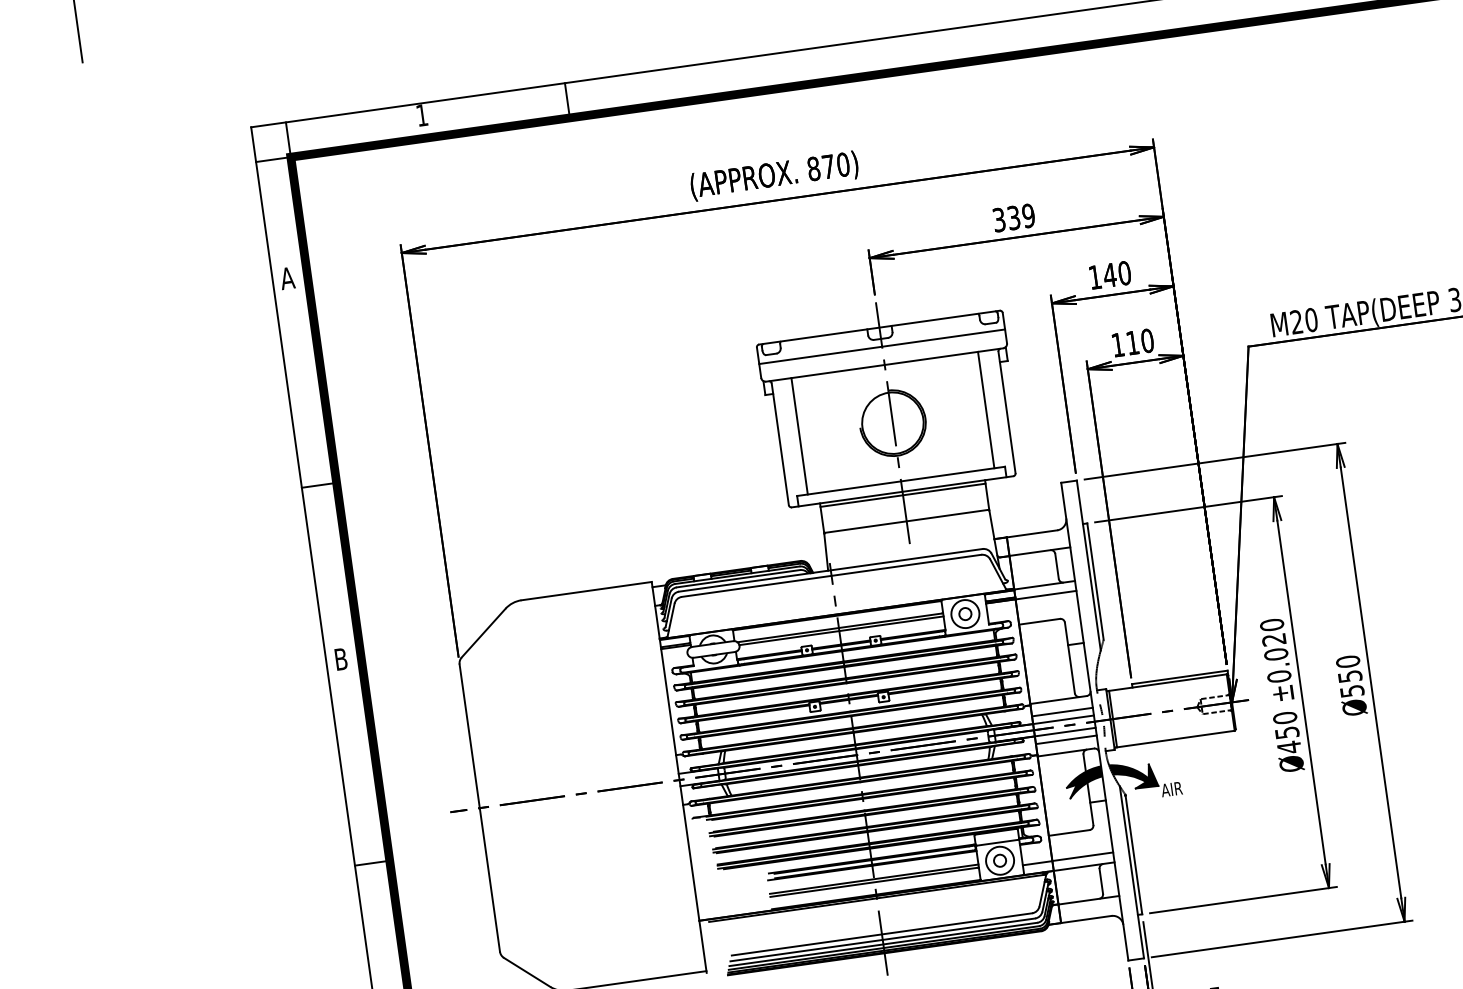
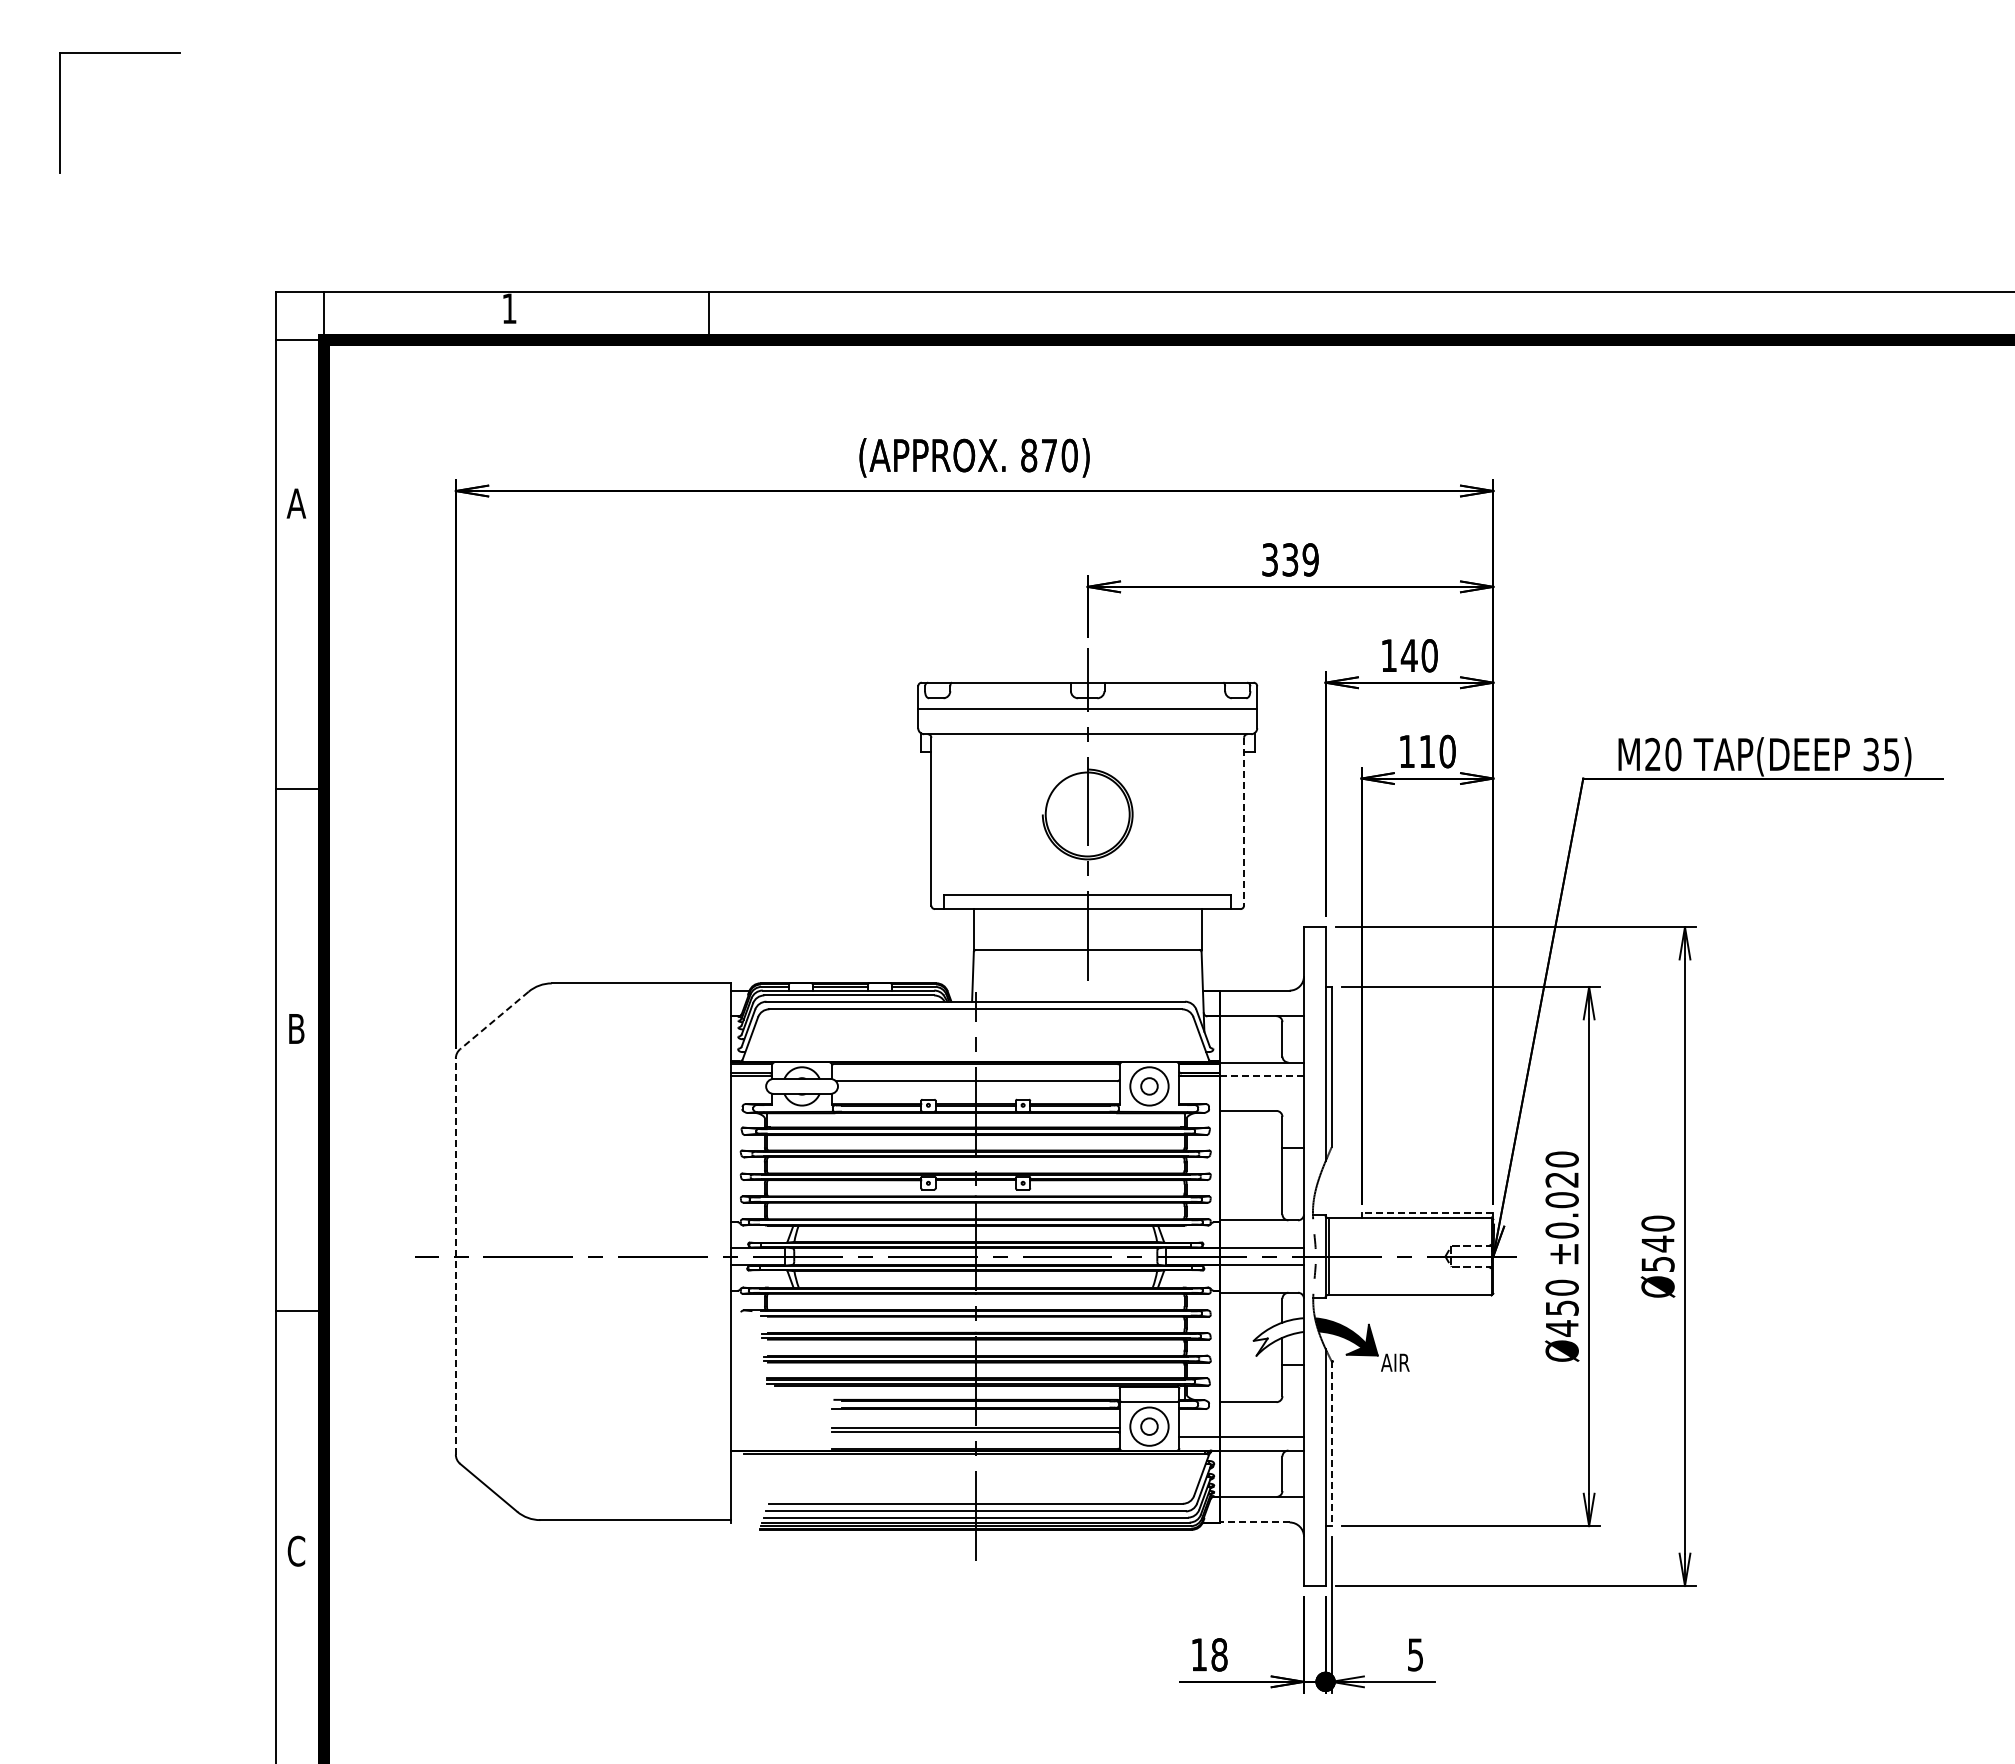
line: (986, 410) -> (1216, 814), removed
line: (1007, 412) -> (1244, 821), solid -> dashed
line: (799, 436) -> (959, 814), removed
line: (902, 495) -> (1087, 913), removed
line: (1046, 595) -> (1262, 1076), solid -> dashed
line: (841, 630) -> (978, 1085), removed
line: (483, 633) -> (494, 1020), solid -> dashed
text: (1349, 676) -> (1657, 1243), Ø550 -> Ø540
line: (1179, 677) -> (1427, 1212), solid -> dashed
line: (1062, 712) -> (1262, 1237), removed
line: (1066, 739) -> (1262, 1275), removed
fill: (1084, 782) -> (1278, 1336), removed
line: (479, 808) -> (455, 1256), solid -> dashed
line: (1133, 855) -> (1331, 1444), solid -> dashed
line: (1085, 919) -> (1254, 1522), solid -> dashed

